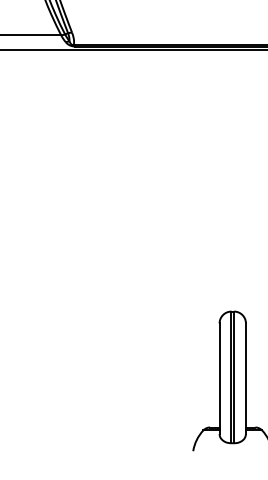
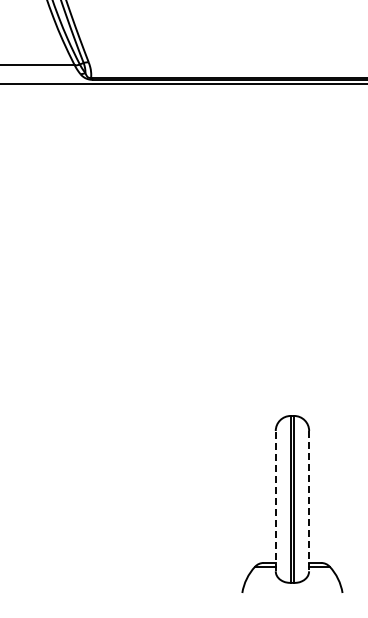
line: (219, 378) -> (275, 500), solid -> dashed
line: (246, 379) -> (309, 501), solid -> dashed

